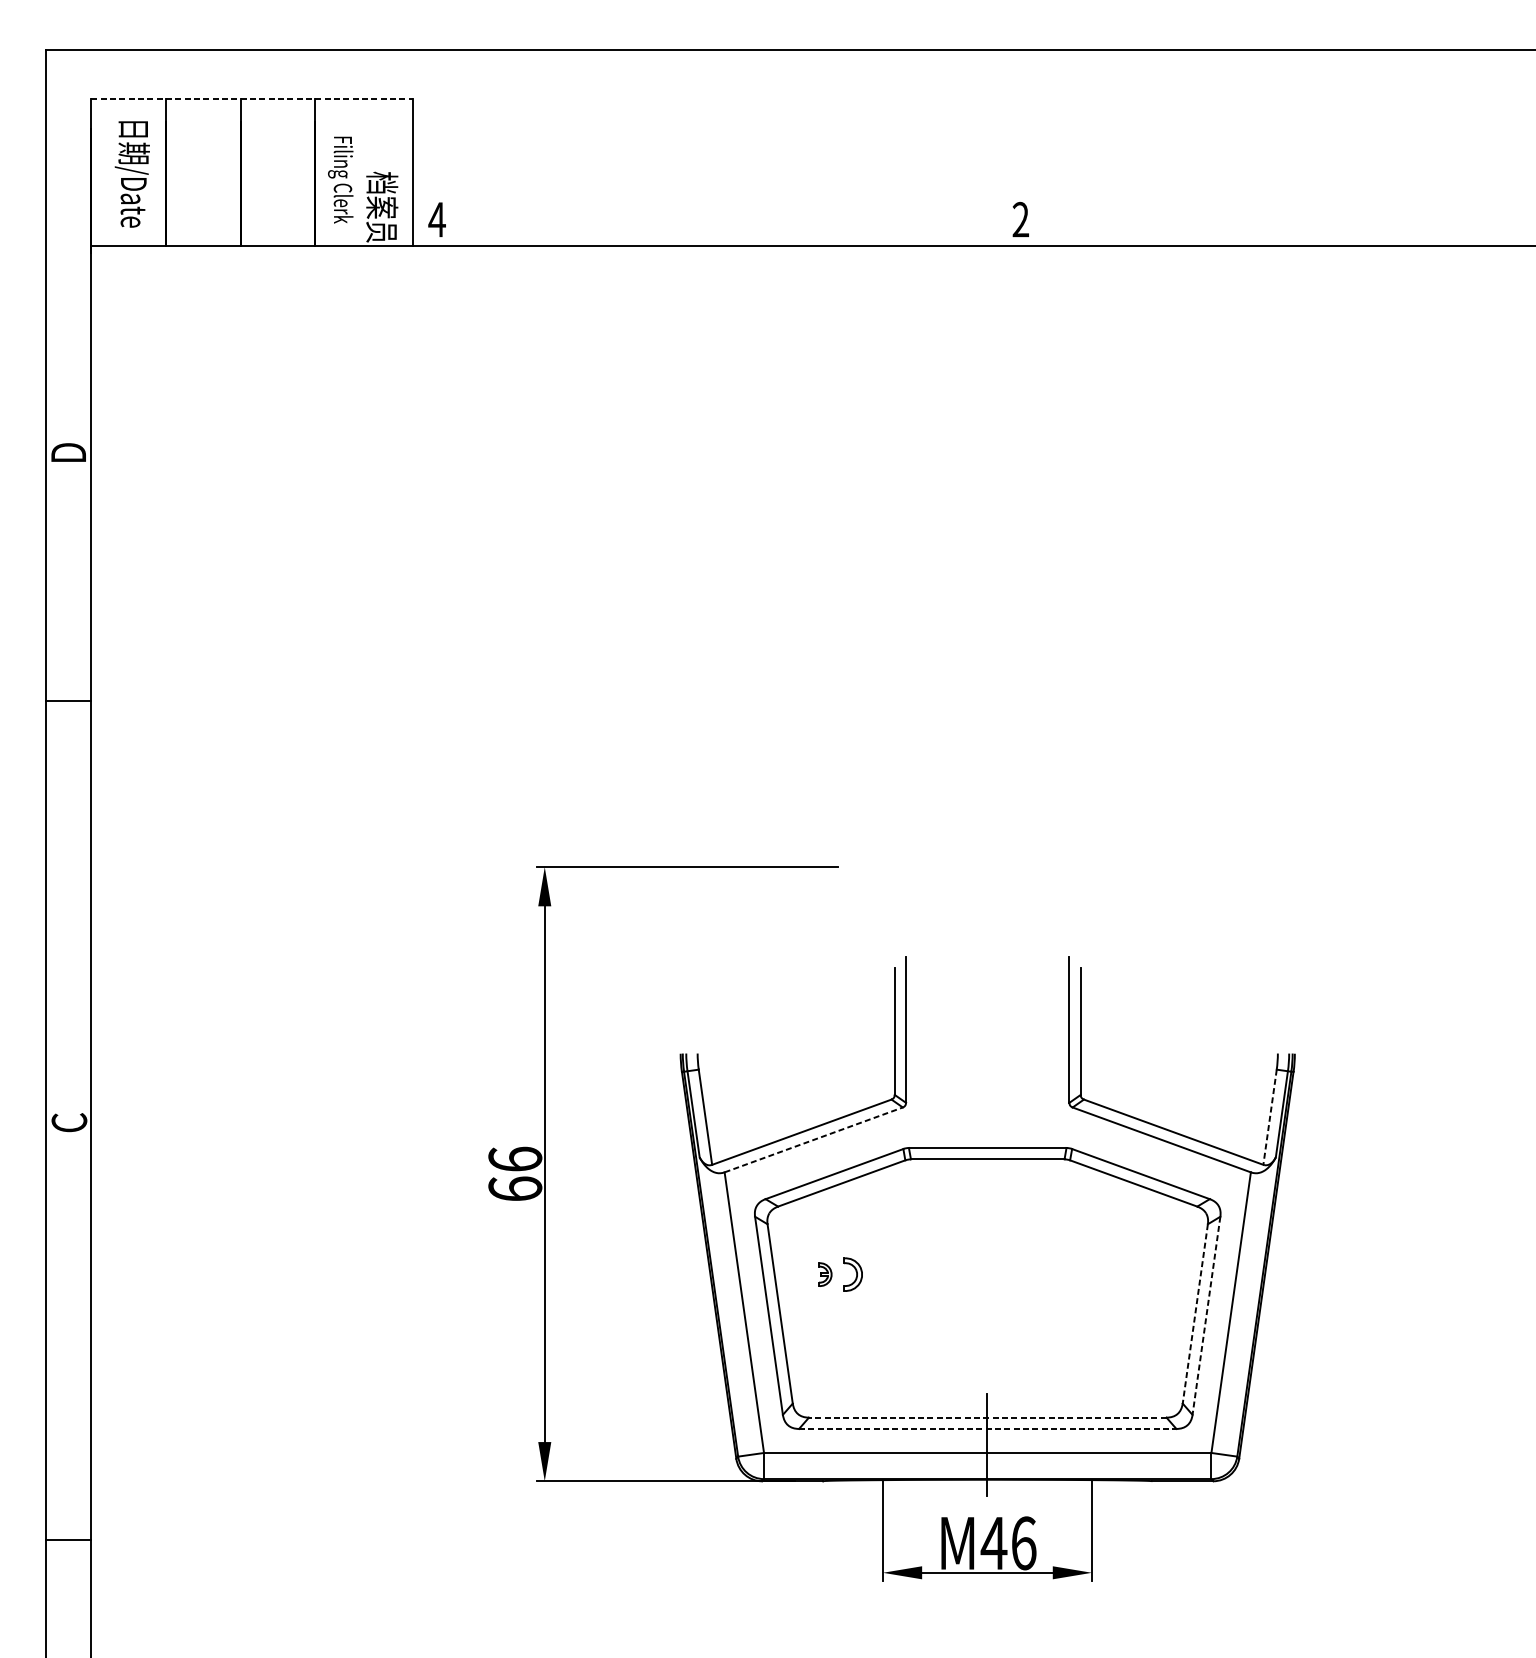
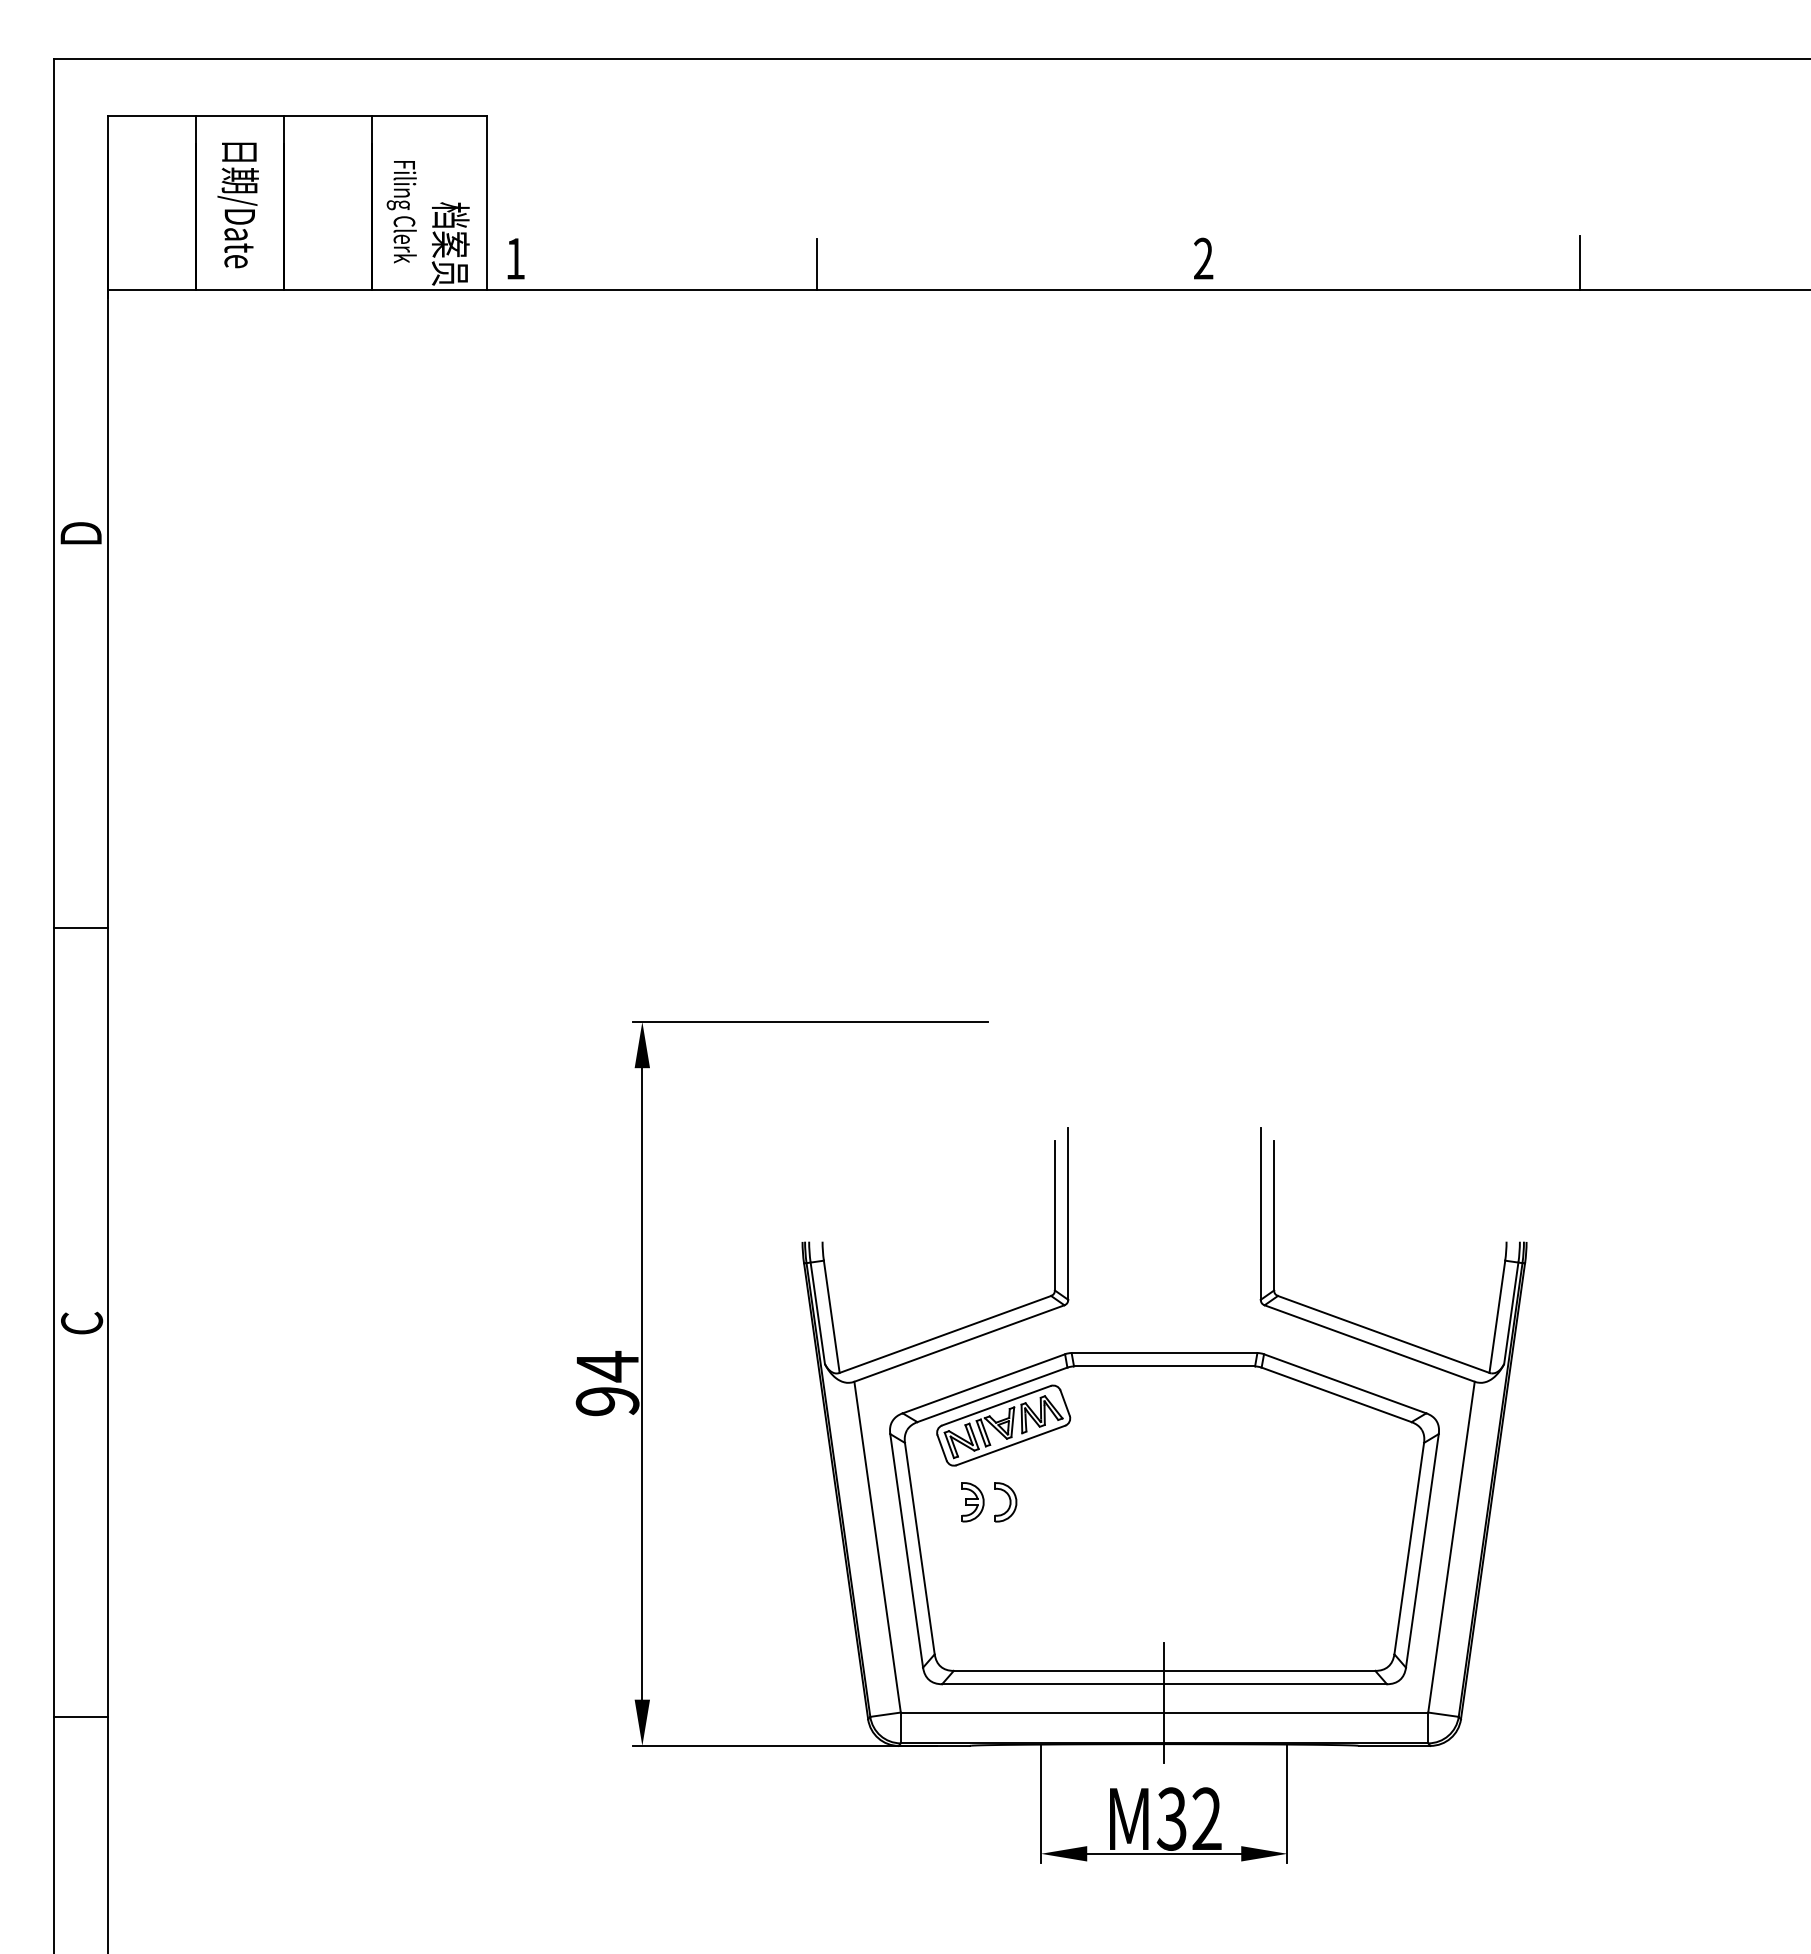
line: (252, 99) -> (297, 116), dashed -> solid
text: (131, 174) -> (237, 205), moved
text: (437, 219) -> (515, 258), 4 -> 1
line: (1340, 222) -> (1580, 262), added
line: (693, 224) -> (817, 264), added
line: (69, 701) -> (81, 928), moved
line: (1270, 1116) -> (1497, 1316), dashed -> solid
line: (813, 1139) -> (959, 1343), dashed -> solid
text: (515, 1173) -> (607, 1383), 66 -> 94
part: (851, 1209) -> (1003, 1425), added
part: (824, 1274) -> (972, 1502), size x1.43
line: (1195, 1313) -> (1409, 1548), dashed -> solid
line: (1206, 1315) -> (1422, 1550), dashed -> solid
line: (987, 1417) -> (1164, 1670), dashed -> solid
line: (988, 1429) -> (1165, 1684), dashed -> solid
line: (69, 1540) -> (81, 1716), moved
text: (1008, 1542) -> (1188, 1818), M46 -> M32

